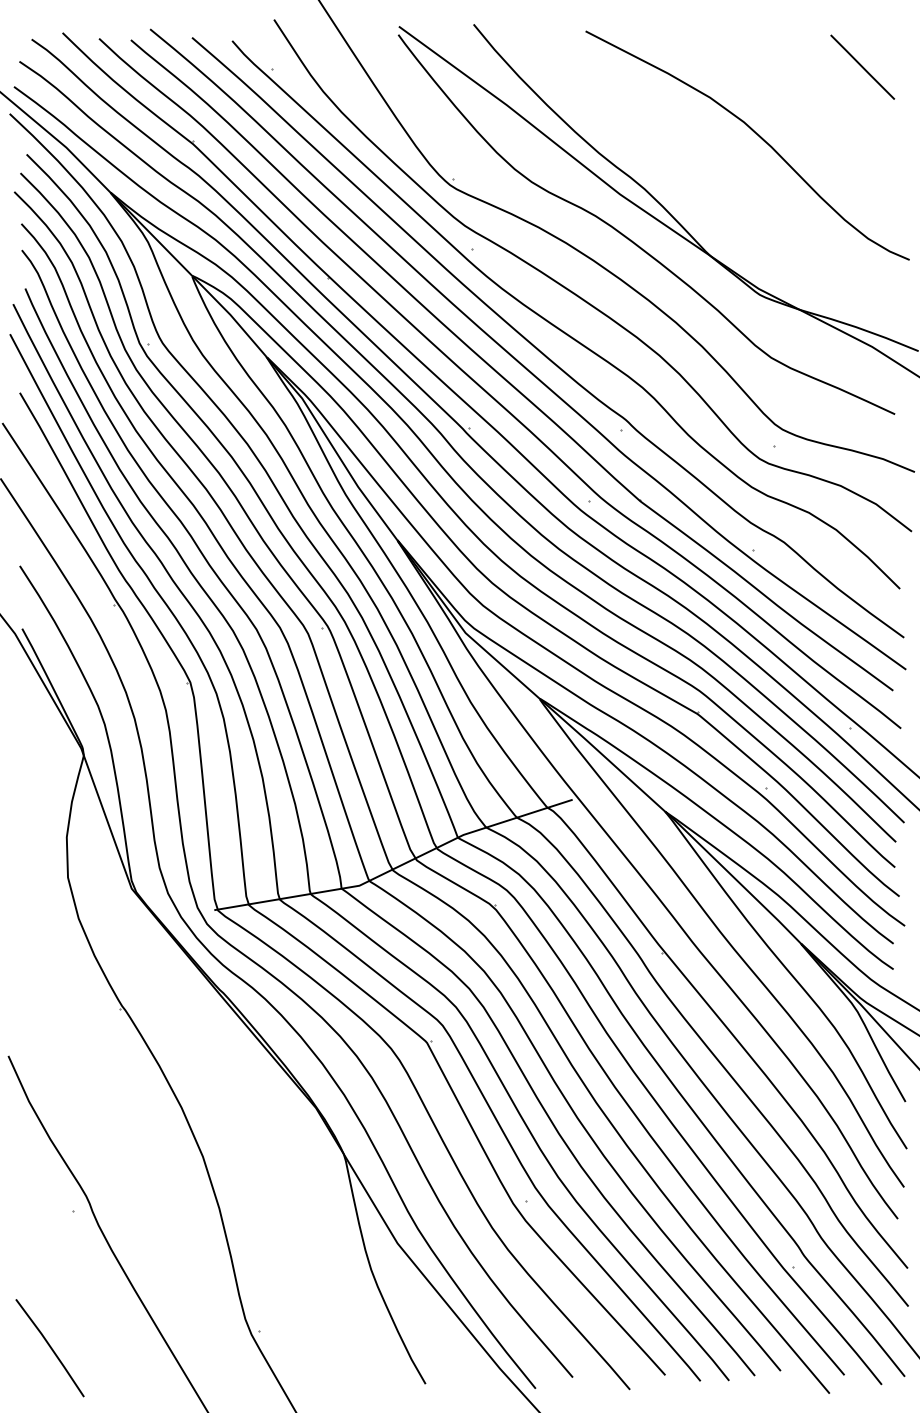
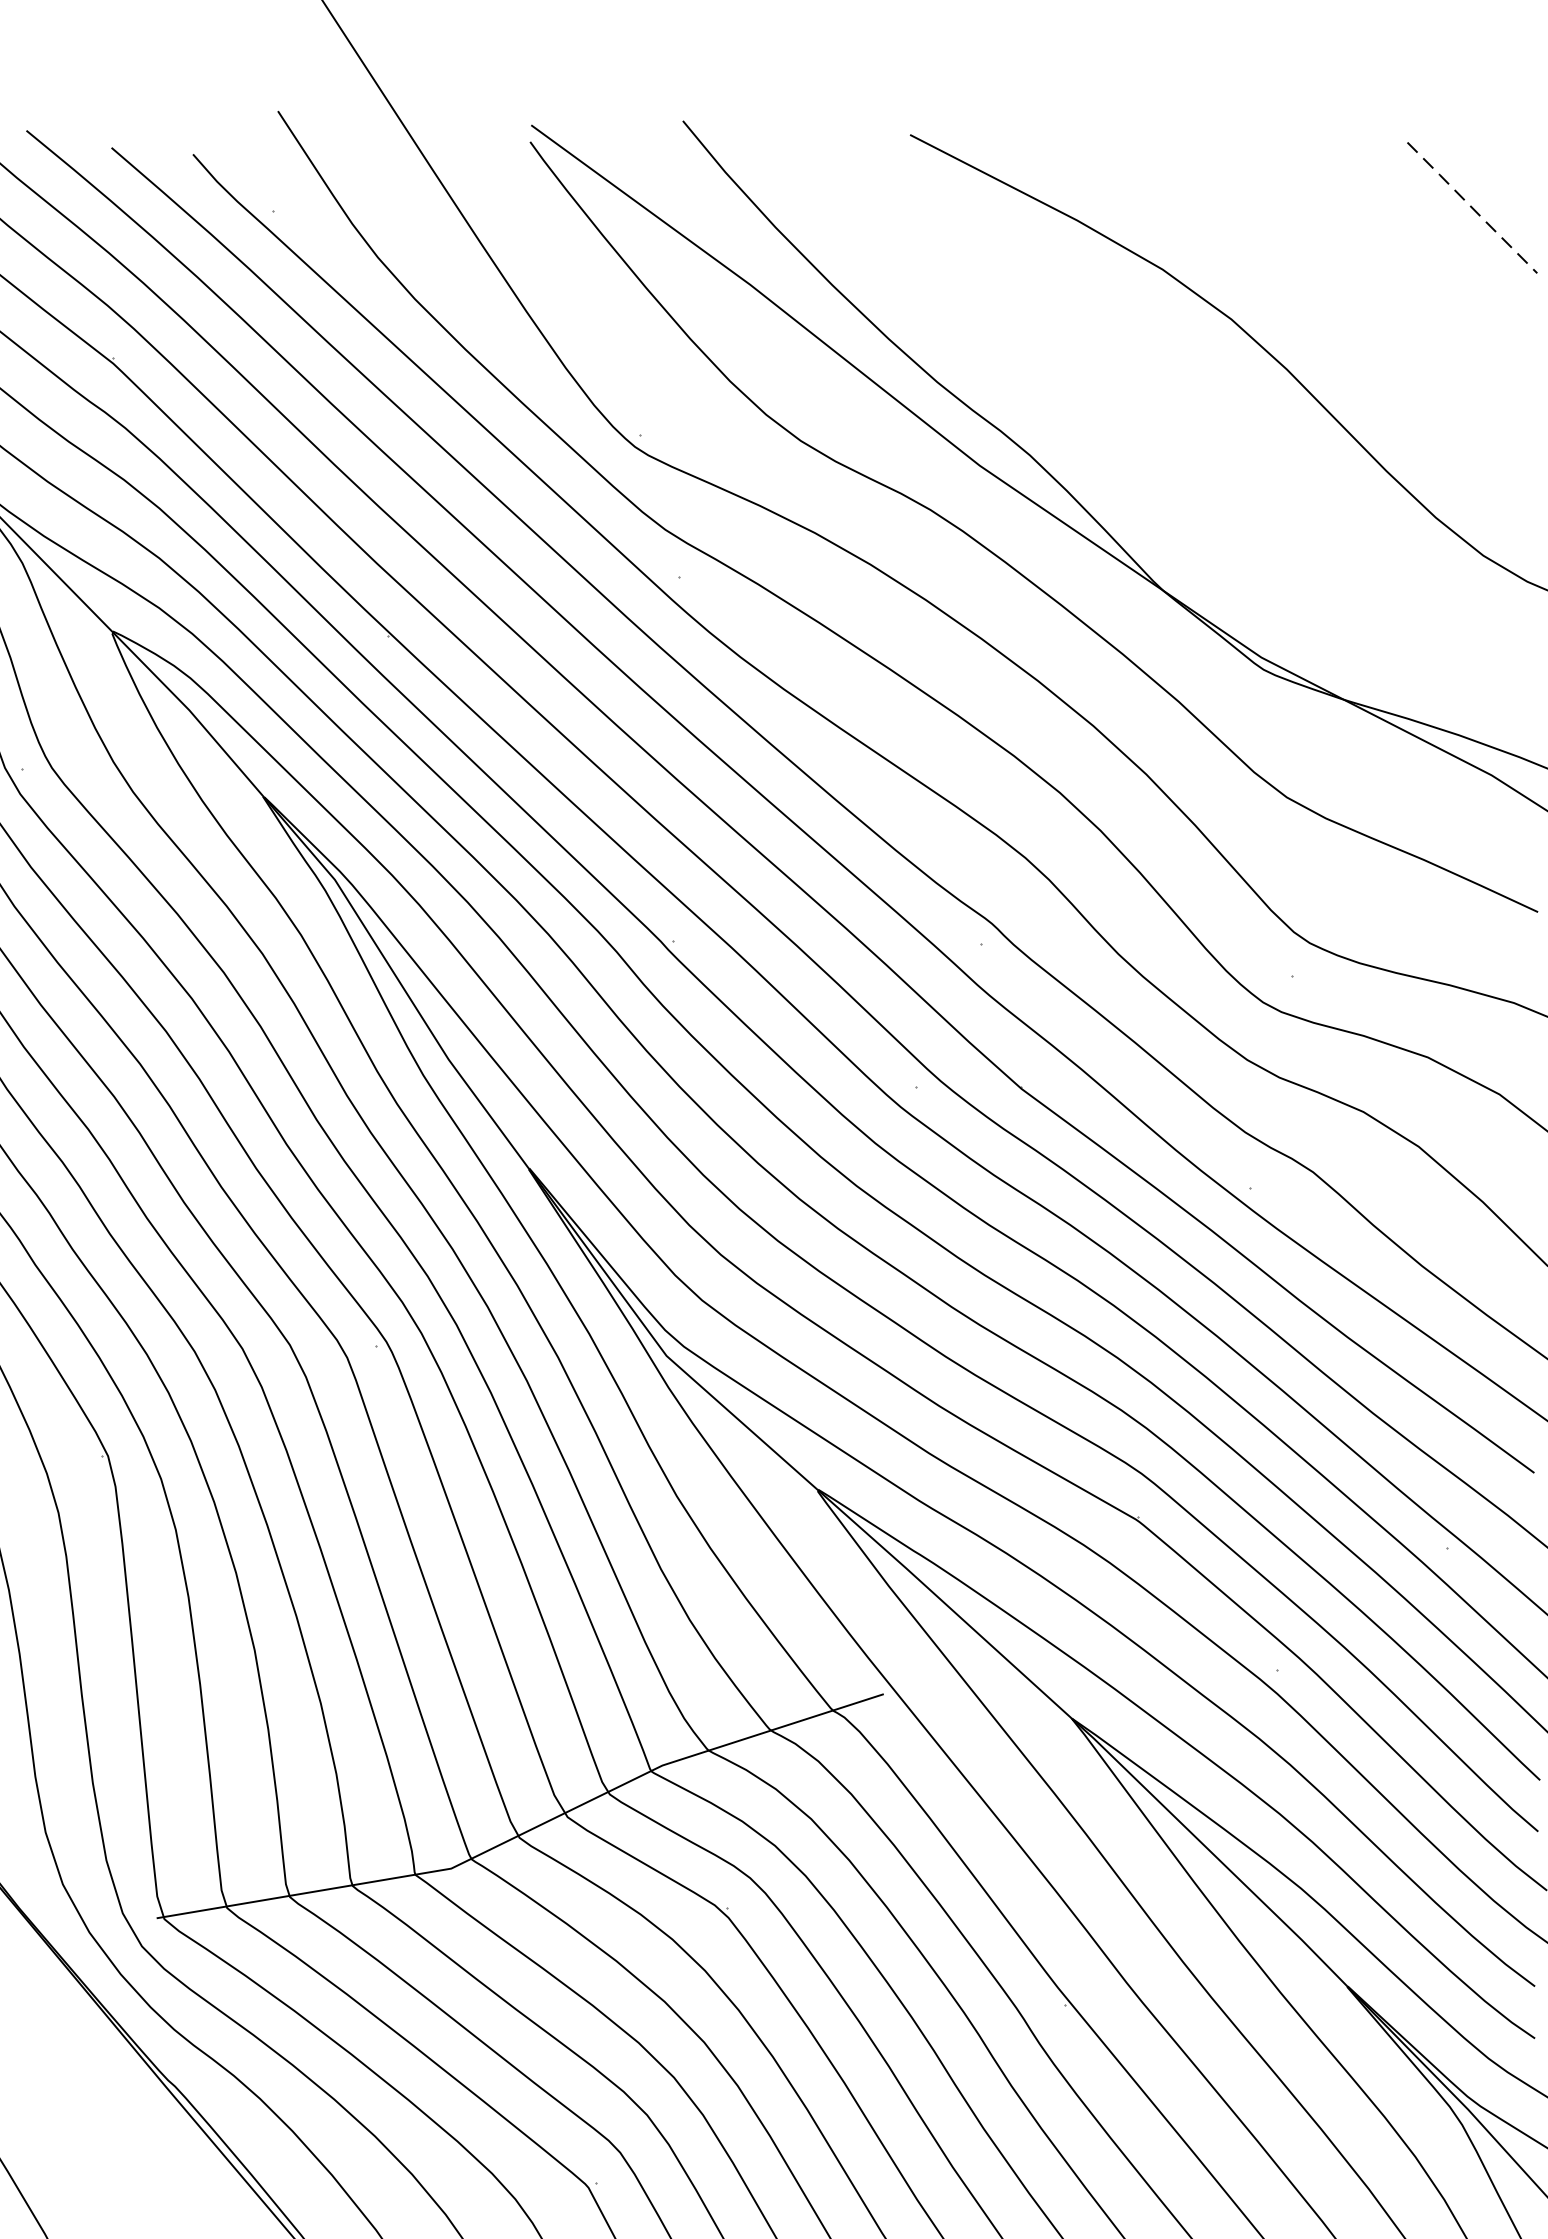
line: (862, 67) -> (1471, 208), solid -> dashed

